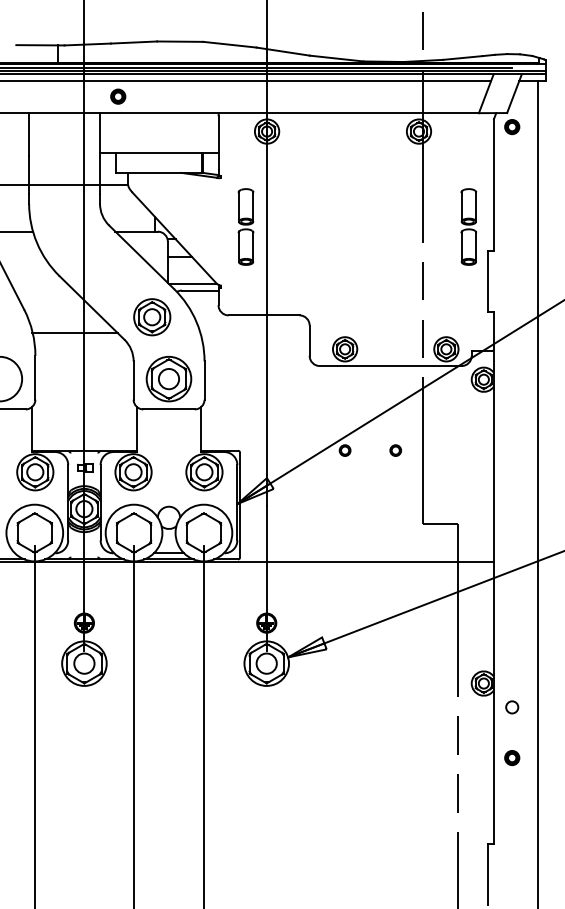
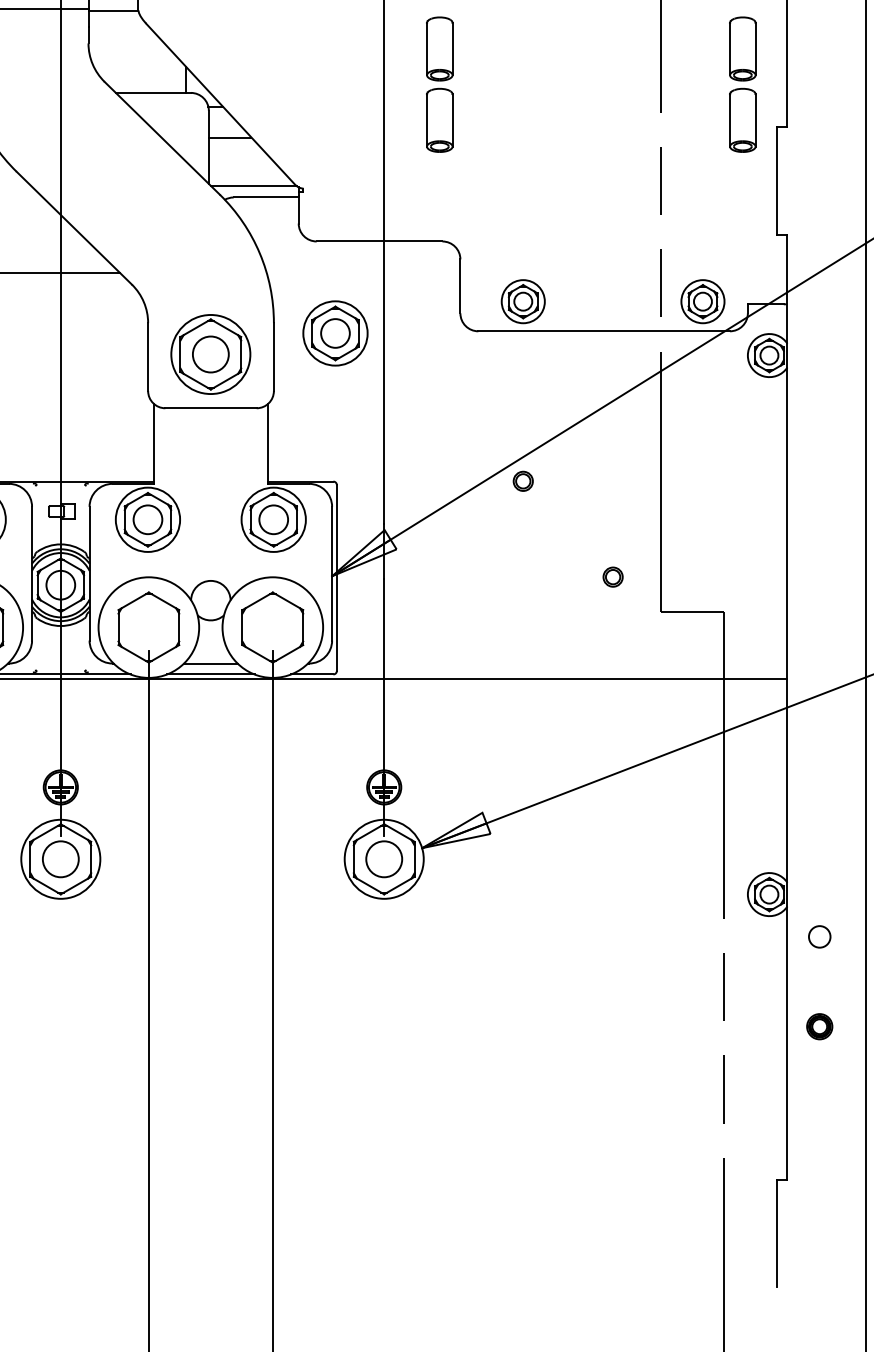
part: (245, 226) -> (438, 83), moved
part: (152, 317) -> (335, 333), moved
part: (395, 450) -> (612, 576), moved

